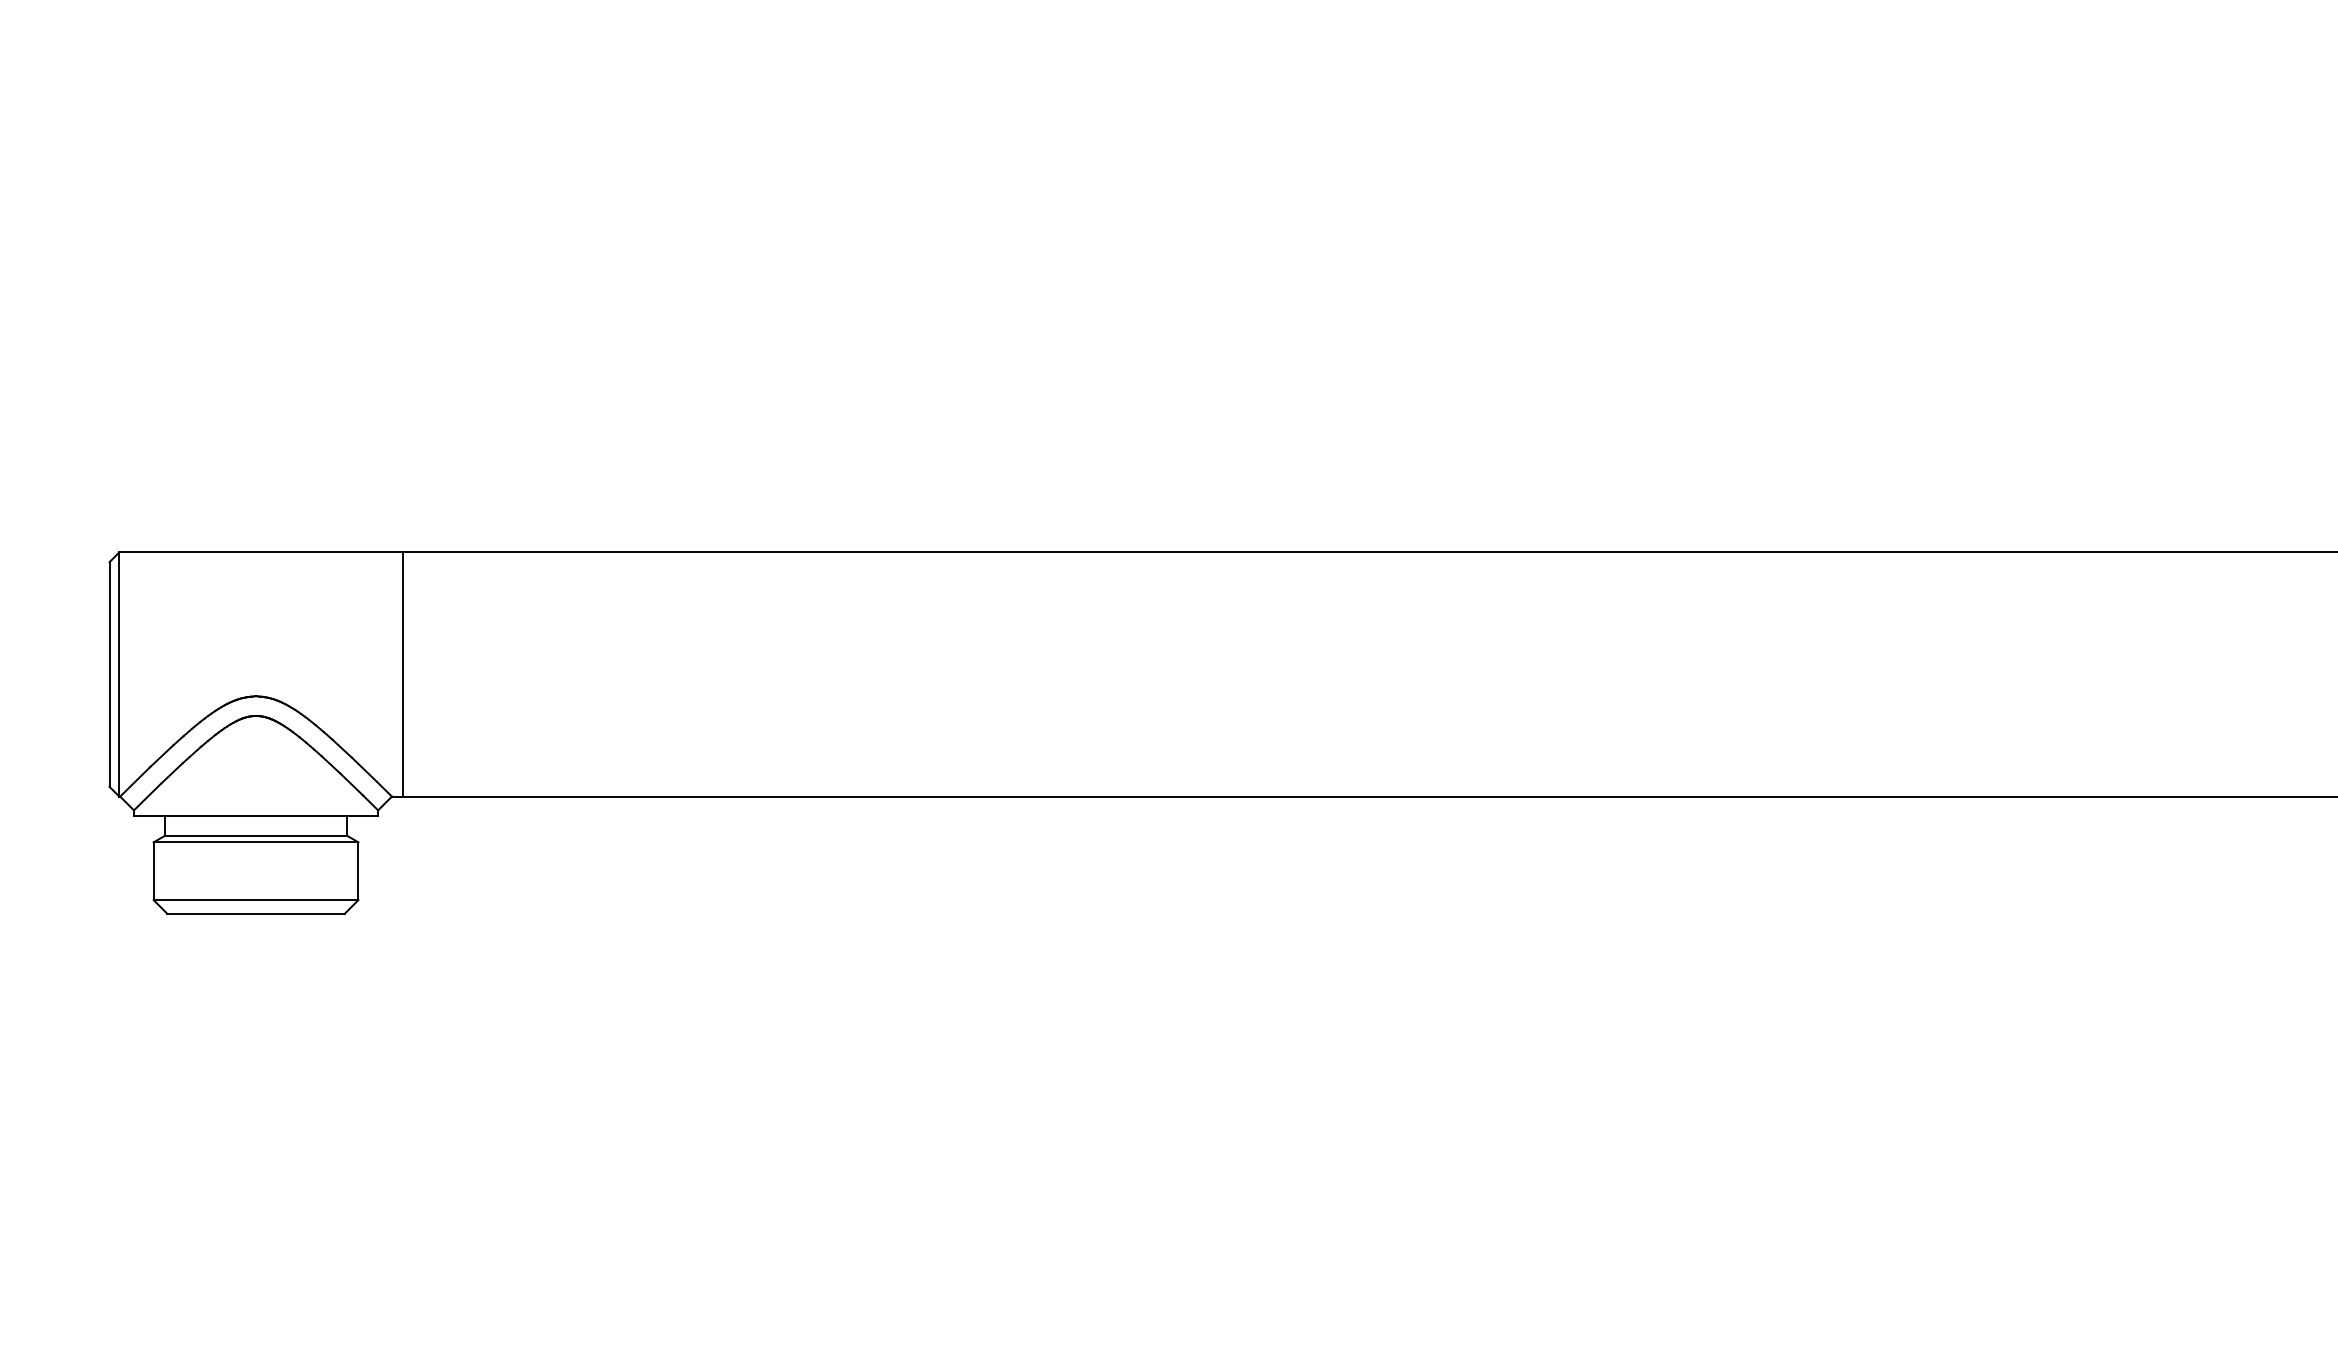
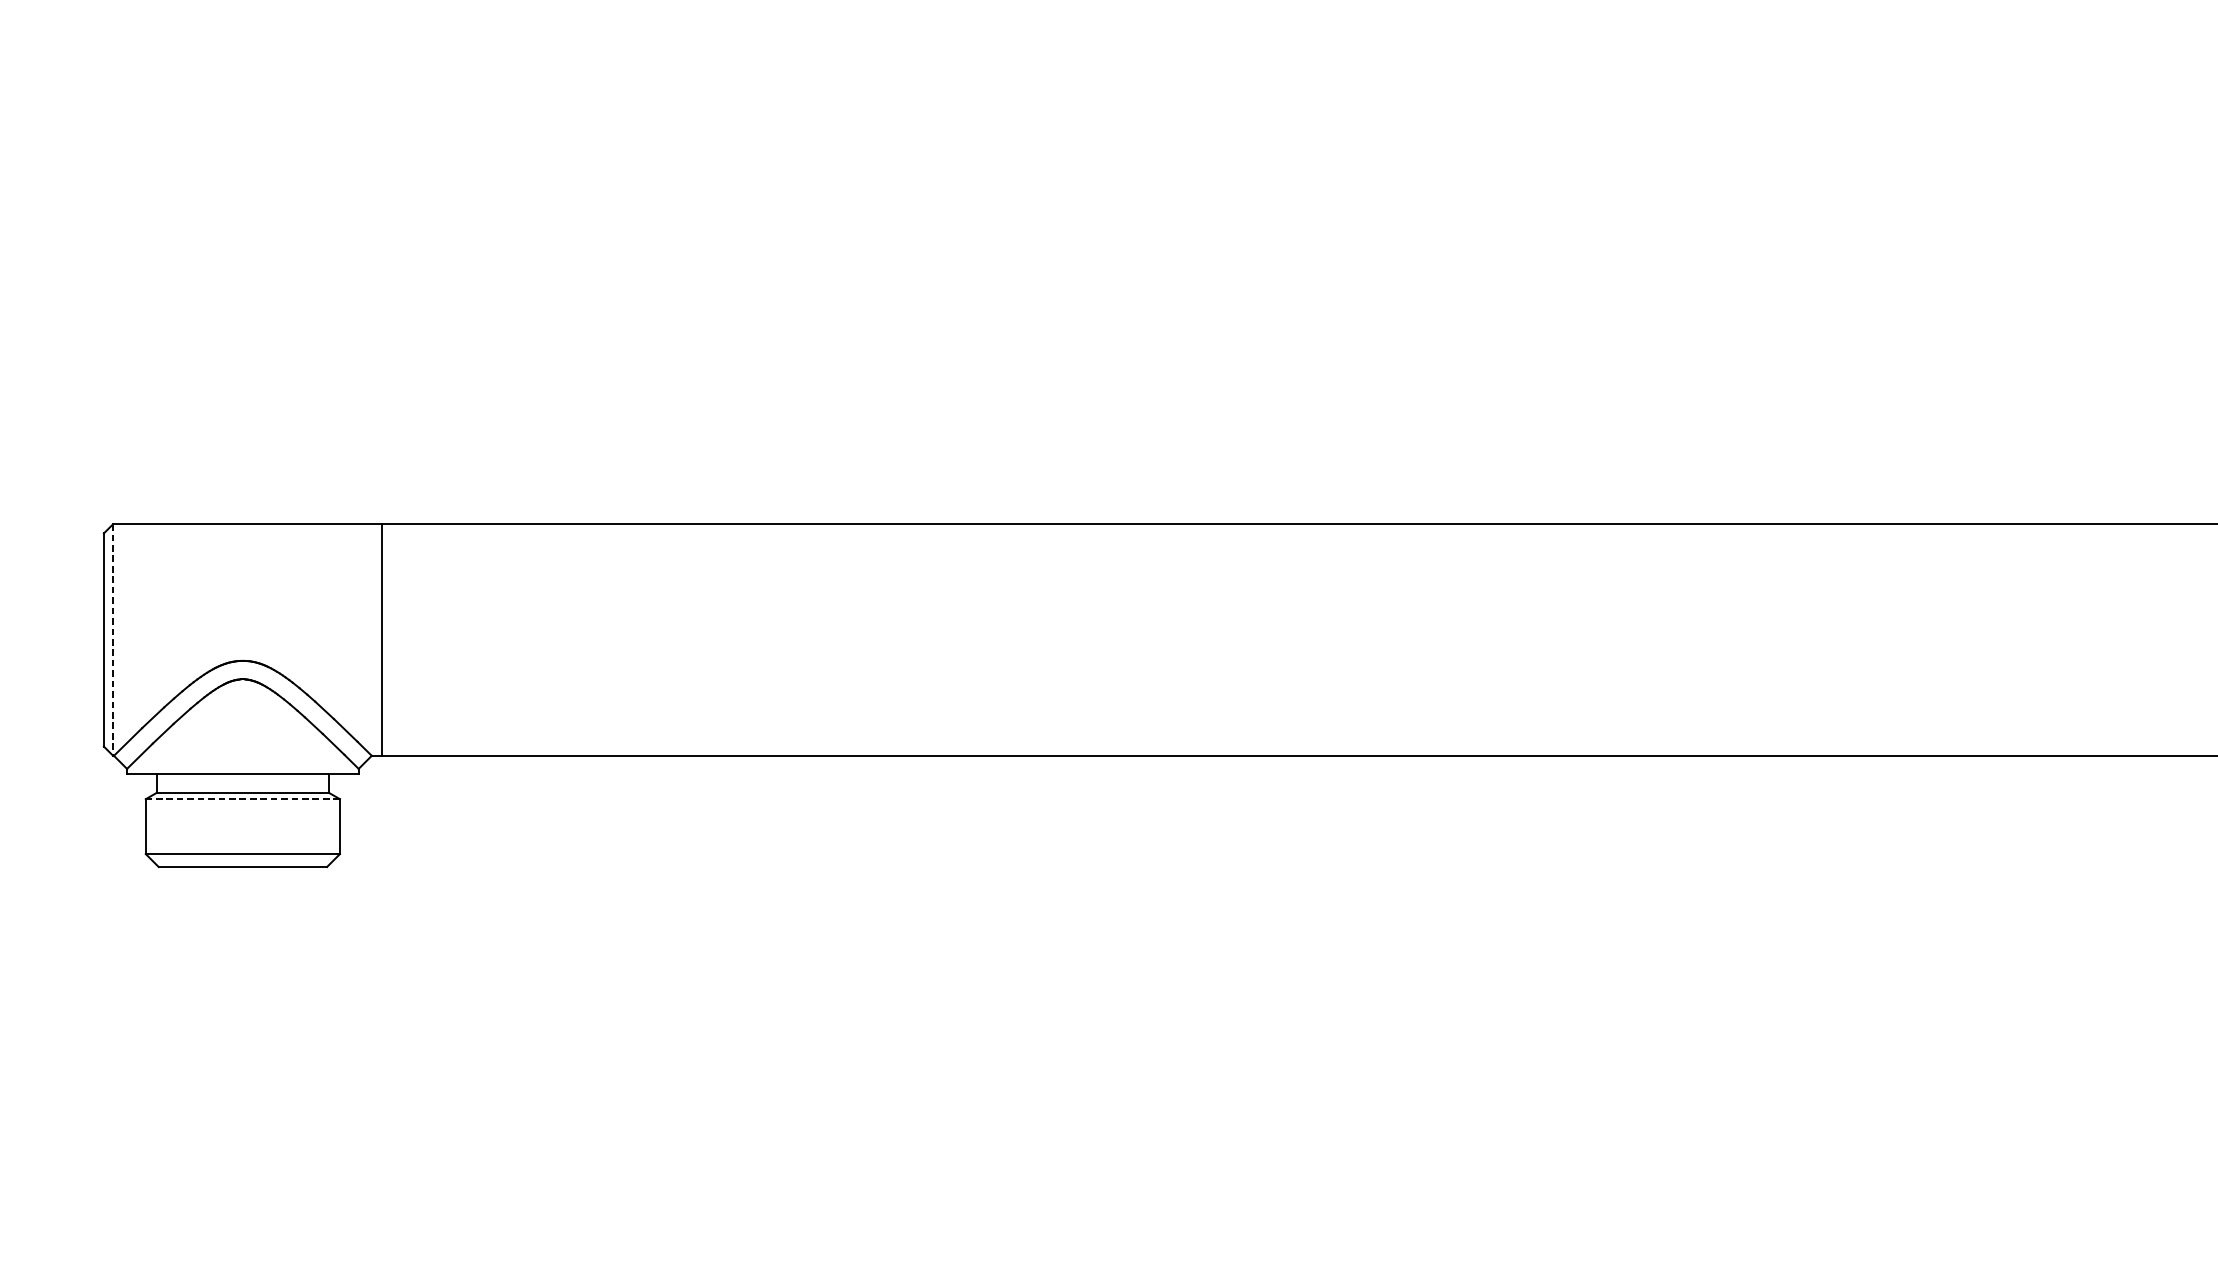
line: (119, 675) -> (113, 640), solid -> dashed
line: (255, 842) -> (242, 799), solid -> dashed

